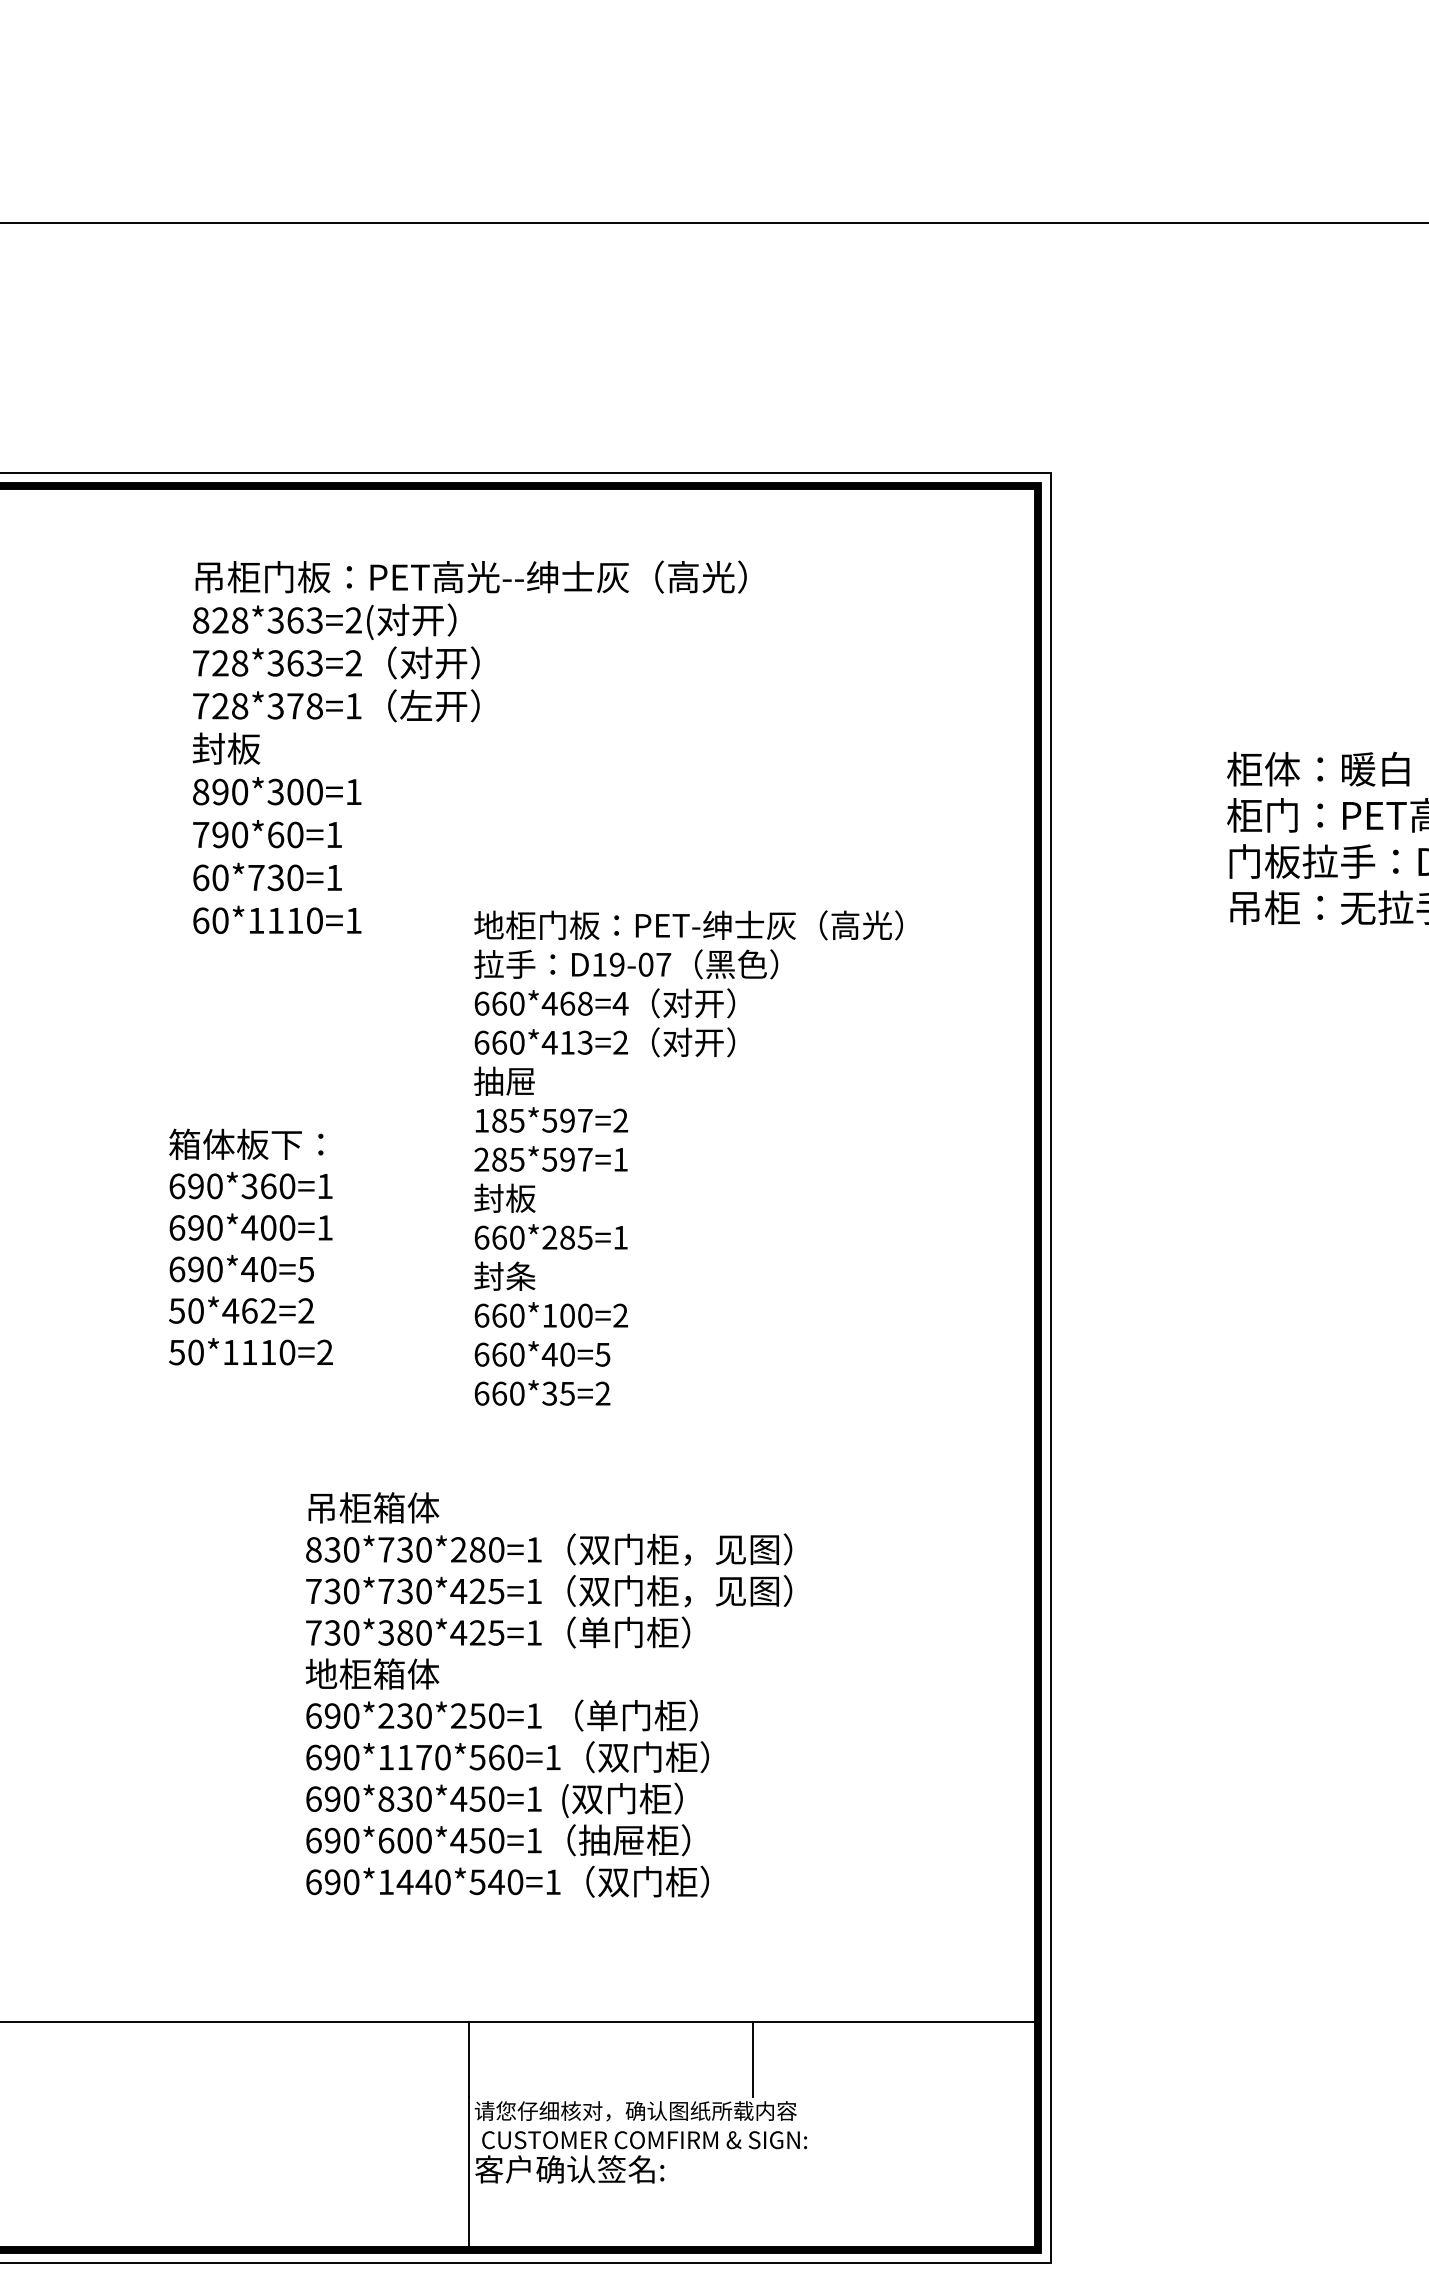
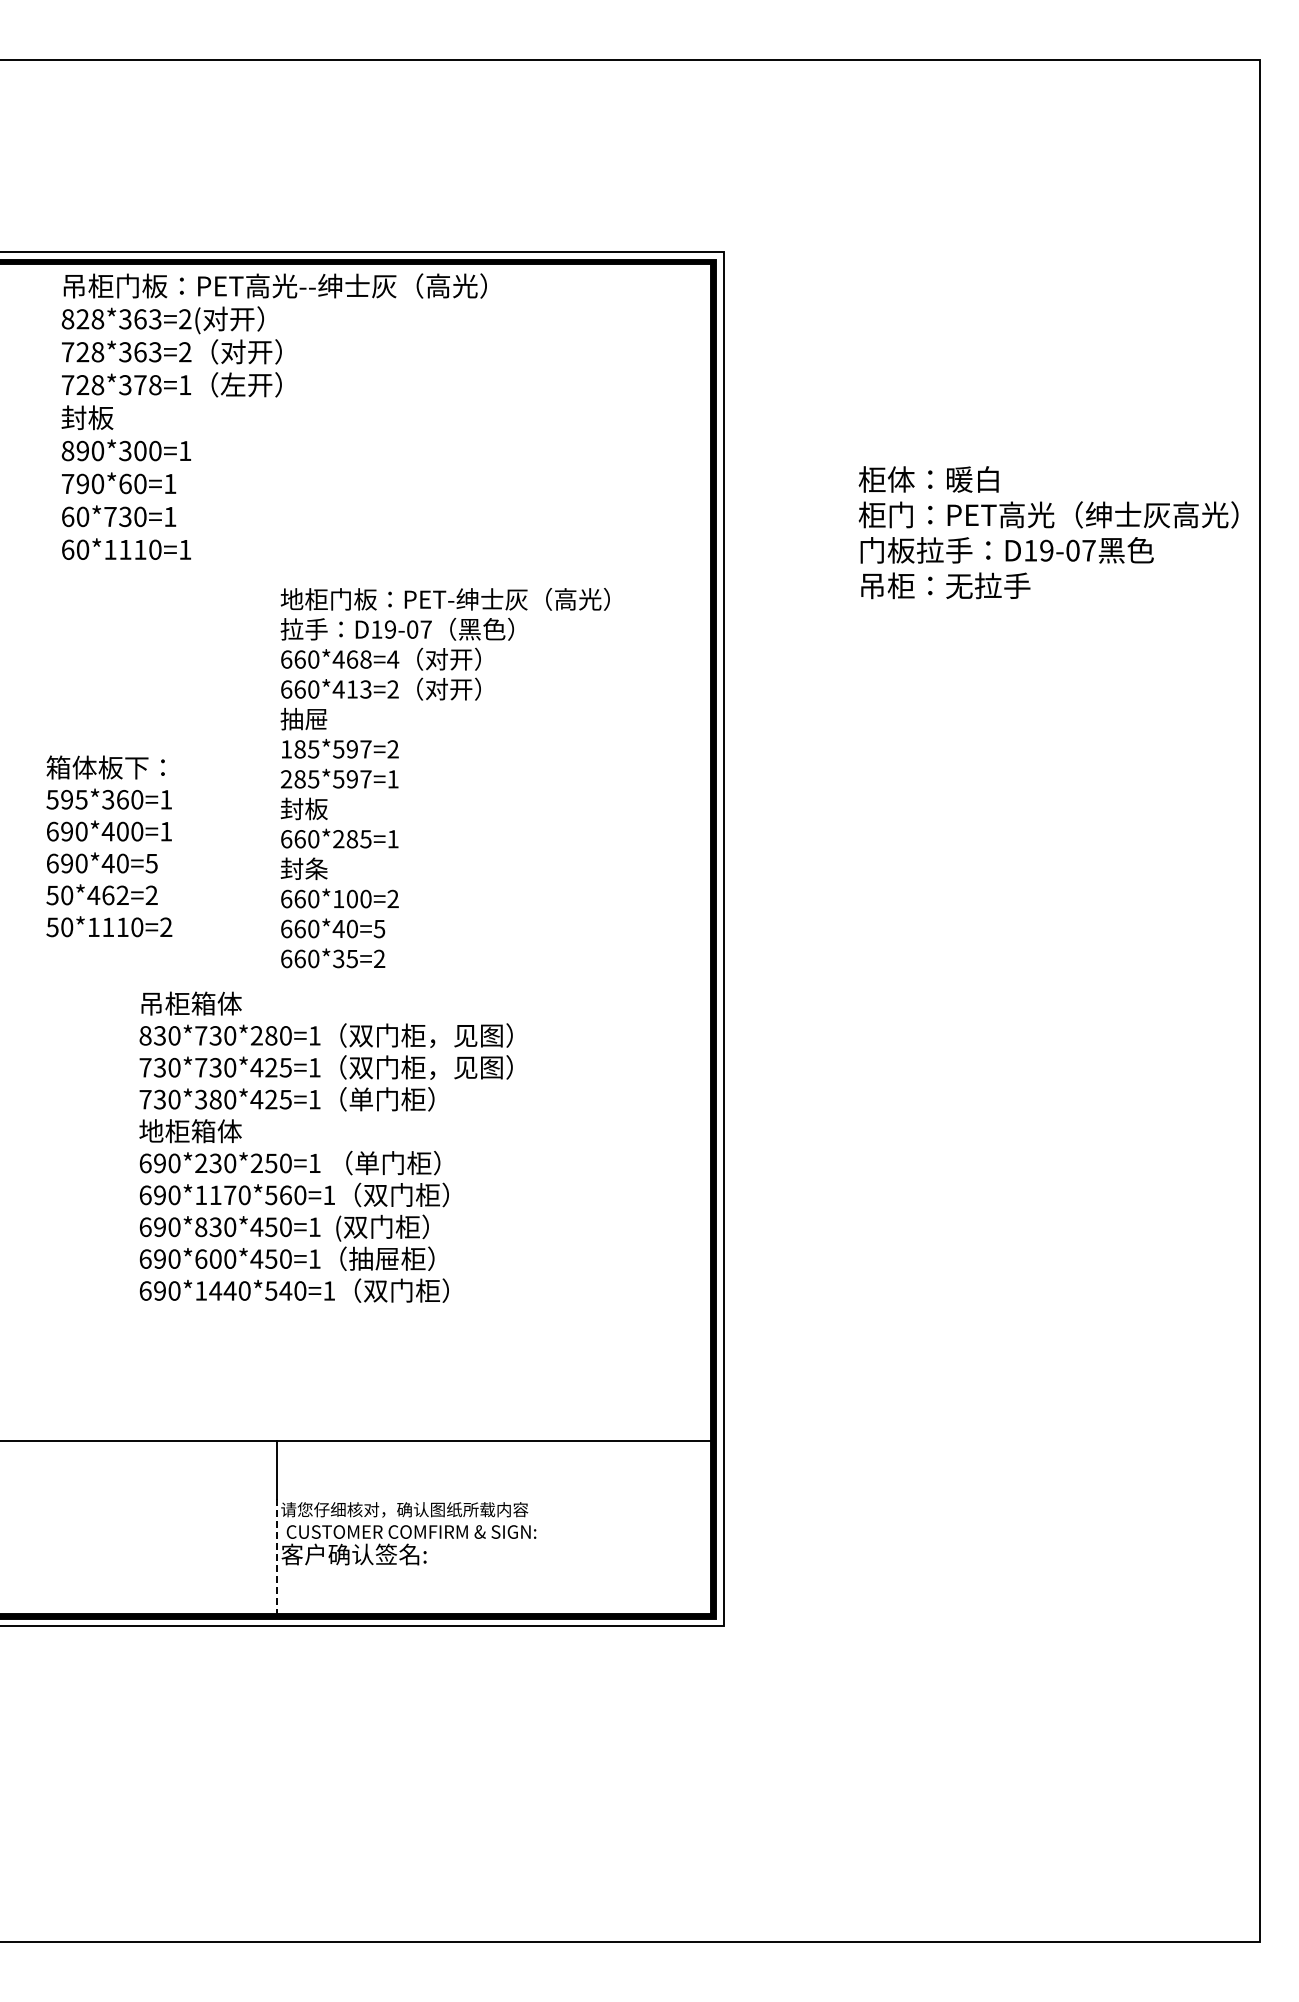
text: (468, 747) -> (273, 416), moved
text: (195, 1186) -> (66, 799), 690*360=1 -> 595*360=1
text: (548, 1693) -> (325, 1146), moved
line: (752, 2058) -> (494, 1469), removed
line: (468, 2172) -> (276, 1556), solid -> dashed

